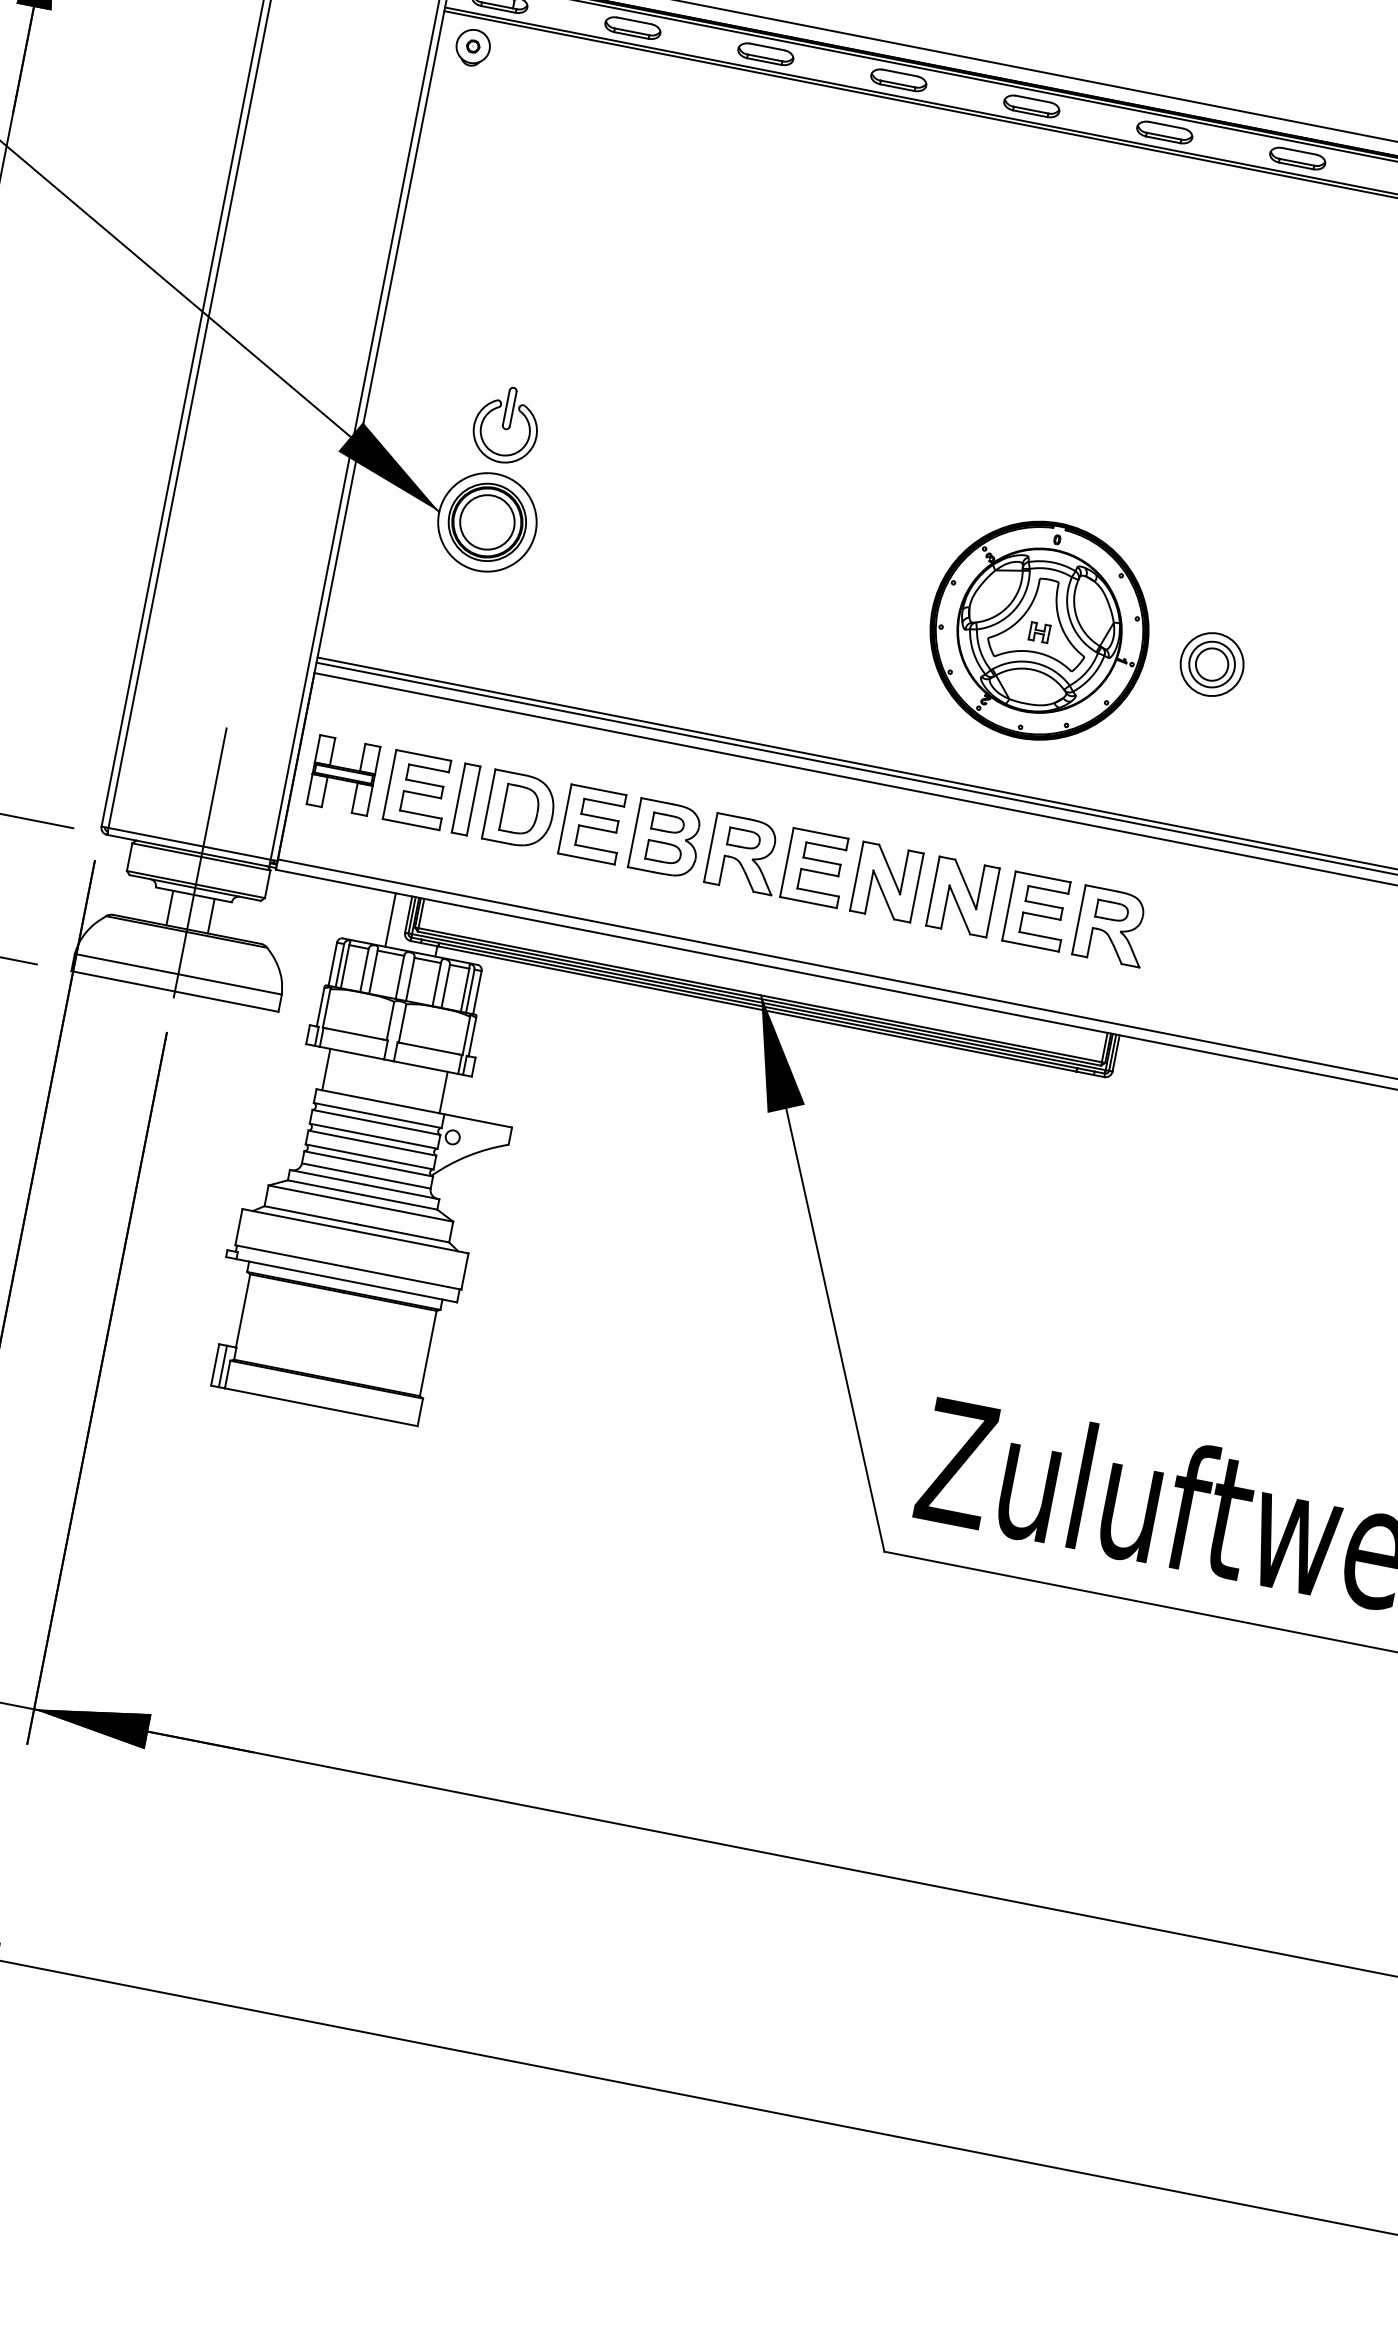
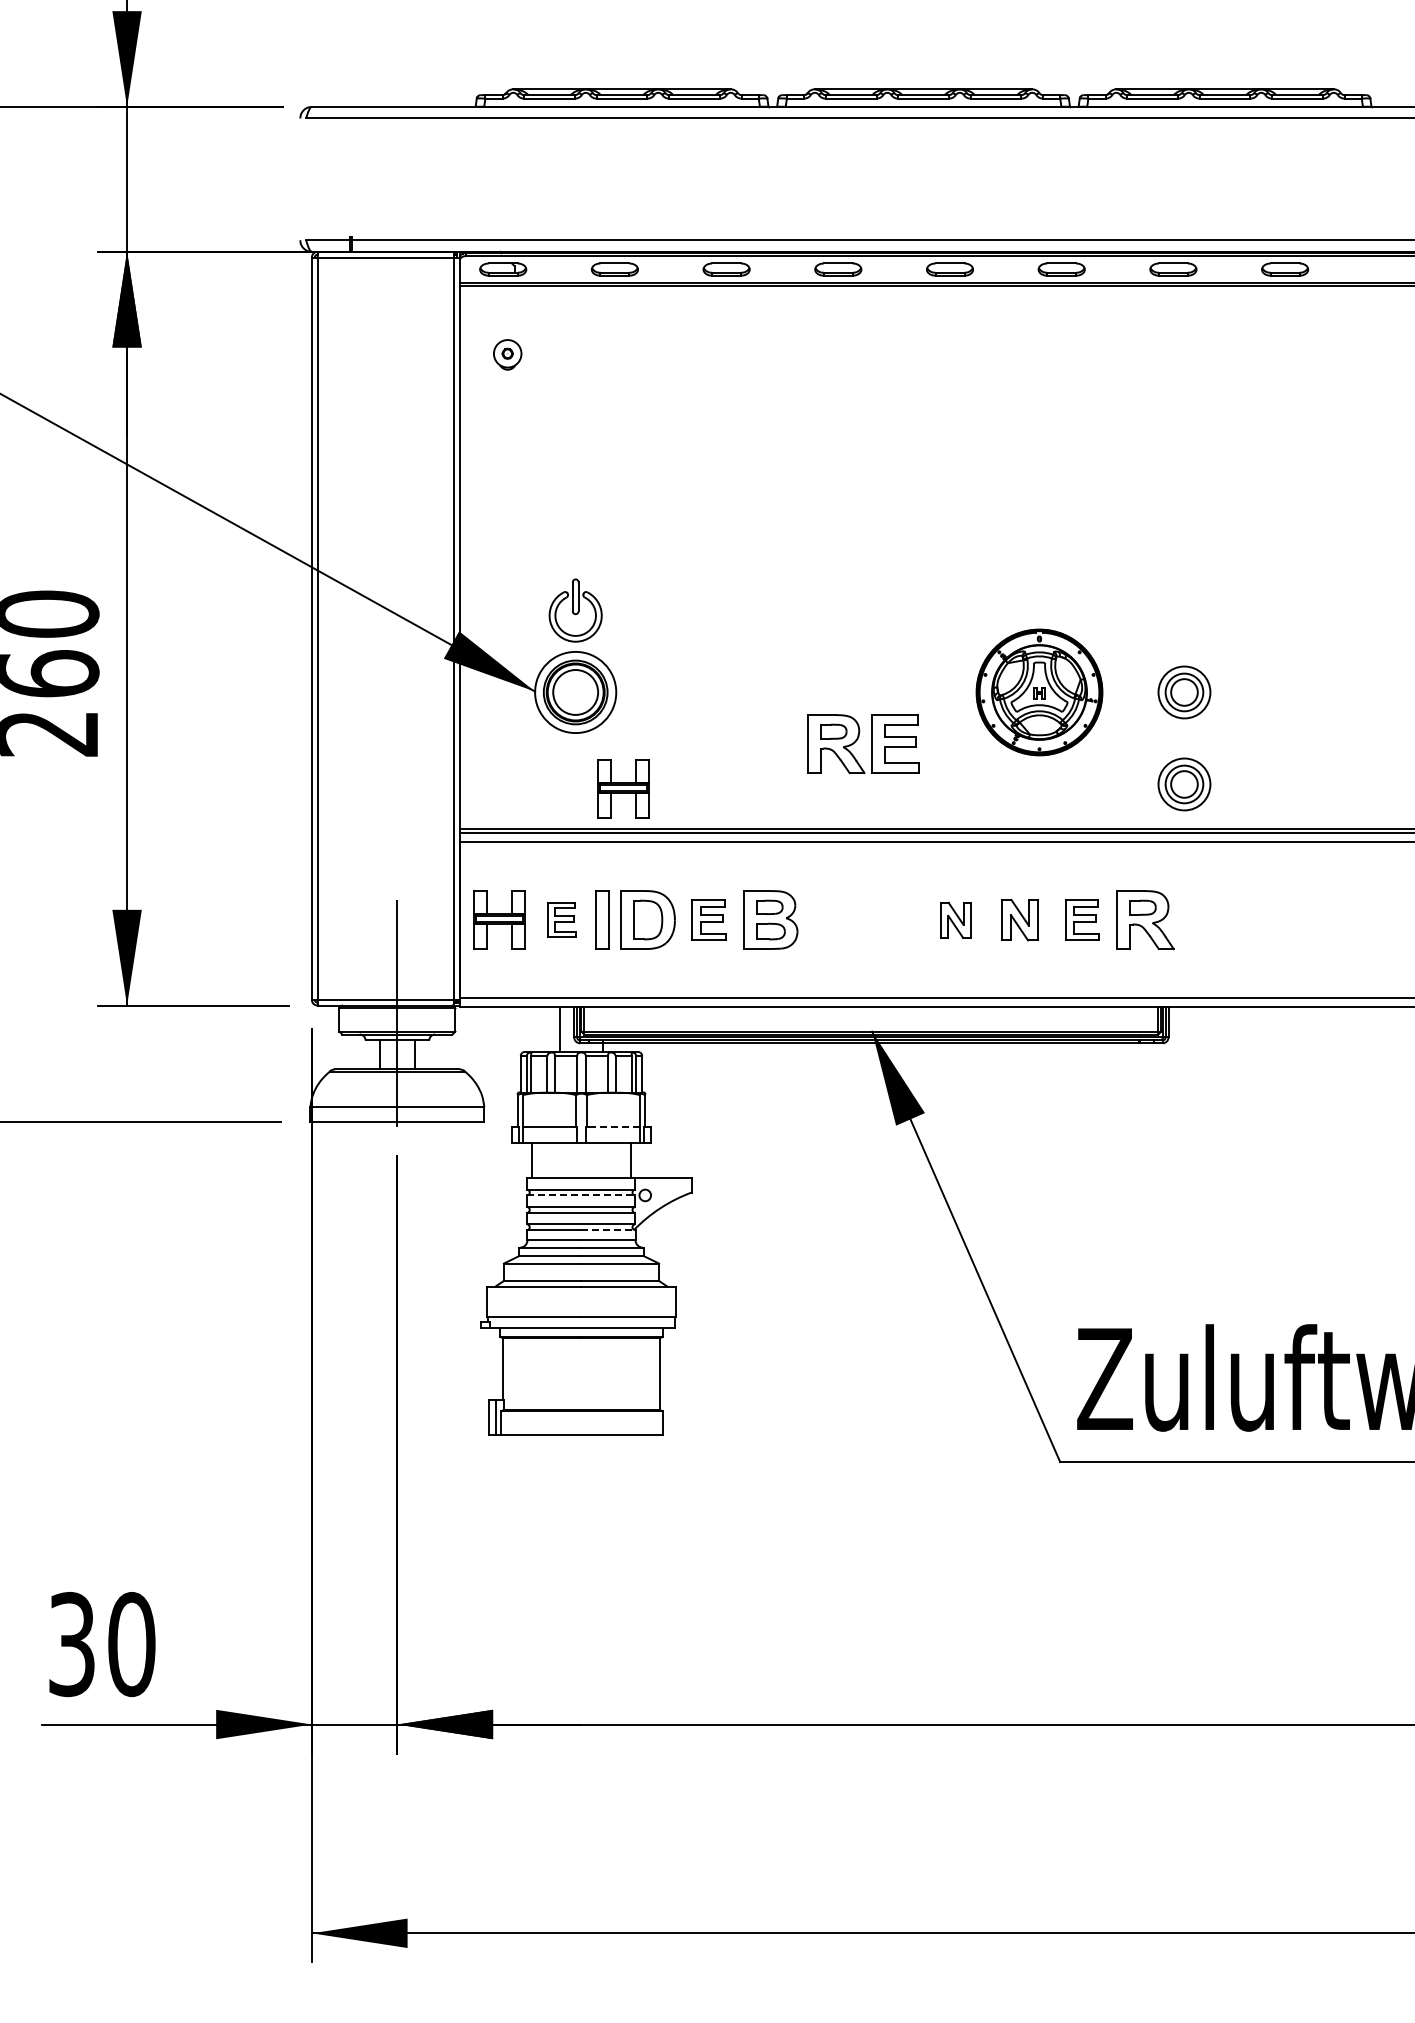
part: (472, 47) -> (507, 354), moved
part: (1039, 630) -> (1039, 692), size x0.7
part: (521, 647) -> (623, 788), added
part: (1190, 774) -> (1184, 784), added
part: (417, 789) -> (561, 919), size x0.6
part: (592, 823) -> (708, 919), size x0.7
part: (771, 853) -> (858, 739), moved
part: (886, 882) -> (955, 920), size x0.6
part: (962, 897) -> (1019, 920), size x0.7
part: (1036, 910) -> (1081, 919), size x0.7
line: (430, 1049) -> (613, 1127), solid -> dashed
line: (376, 1122) -> (581, 1195), solid -> dashed
line: (402, 1170) -> (609, 1230), solid -> dashed

